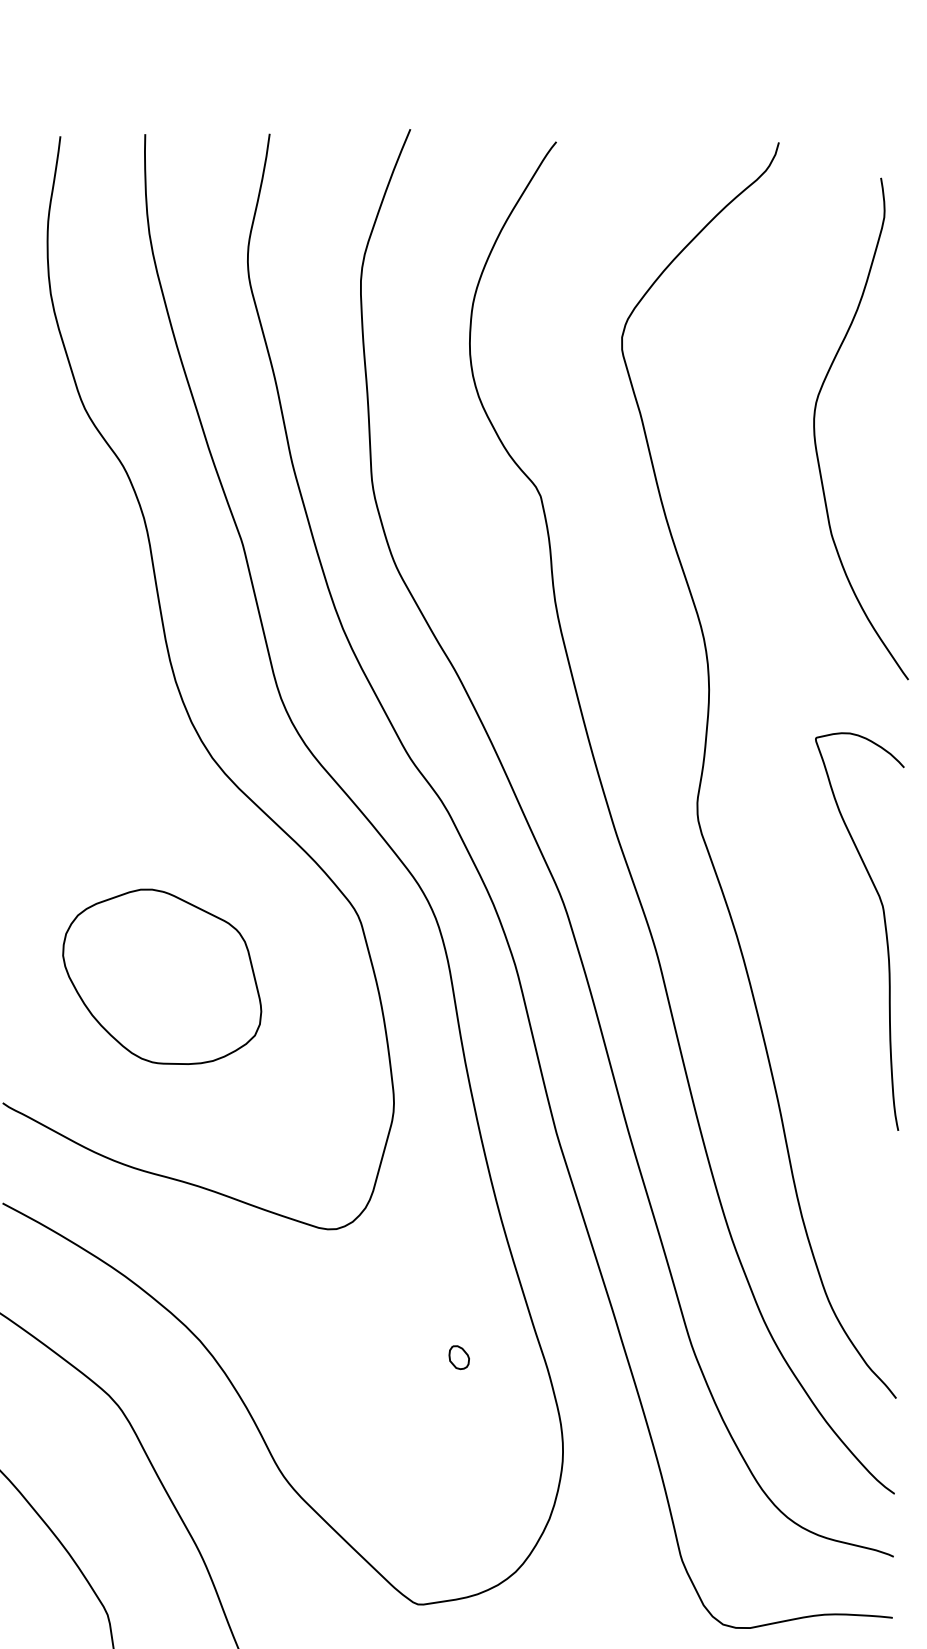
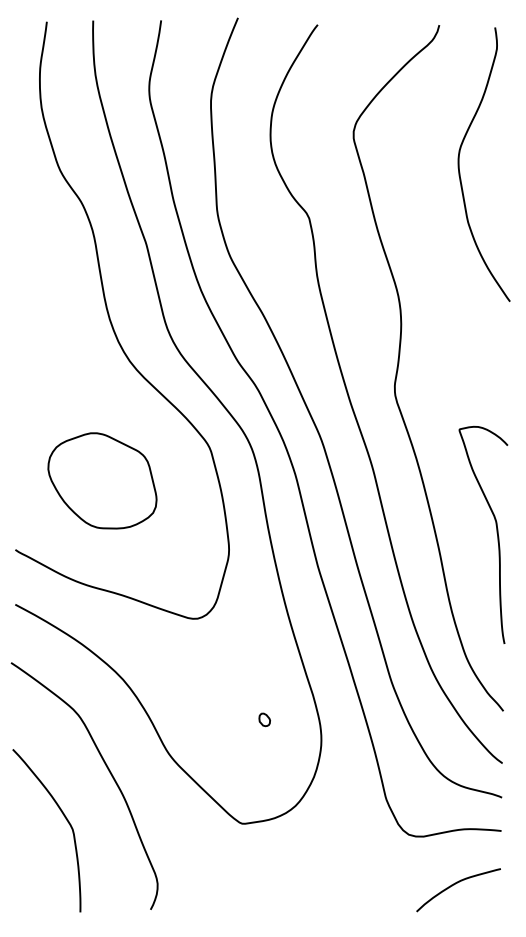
curve: (815, 428) -> (459, 164), moved
curve: (883, 928) -> (496, 533), moved
part: (458, 1356) -> (264, 719), moved

